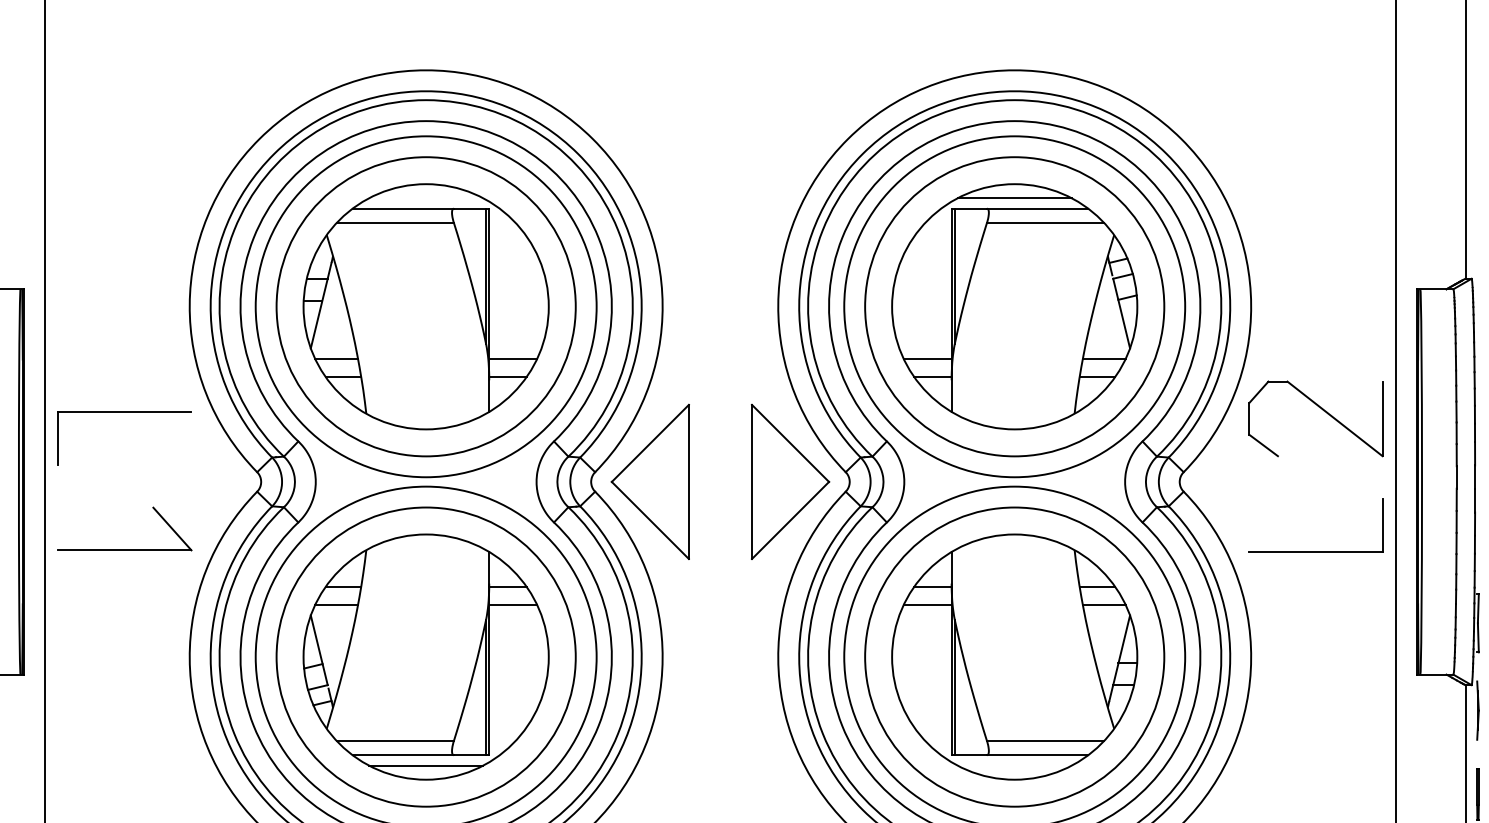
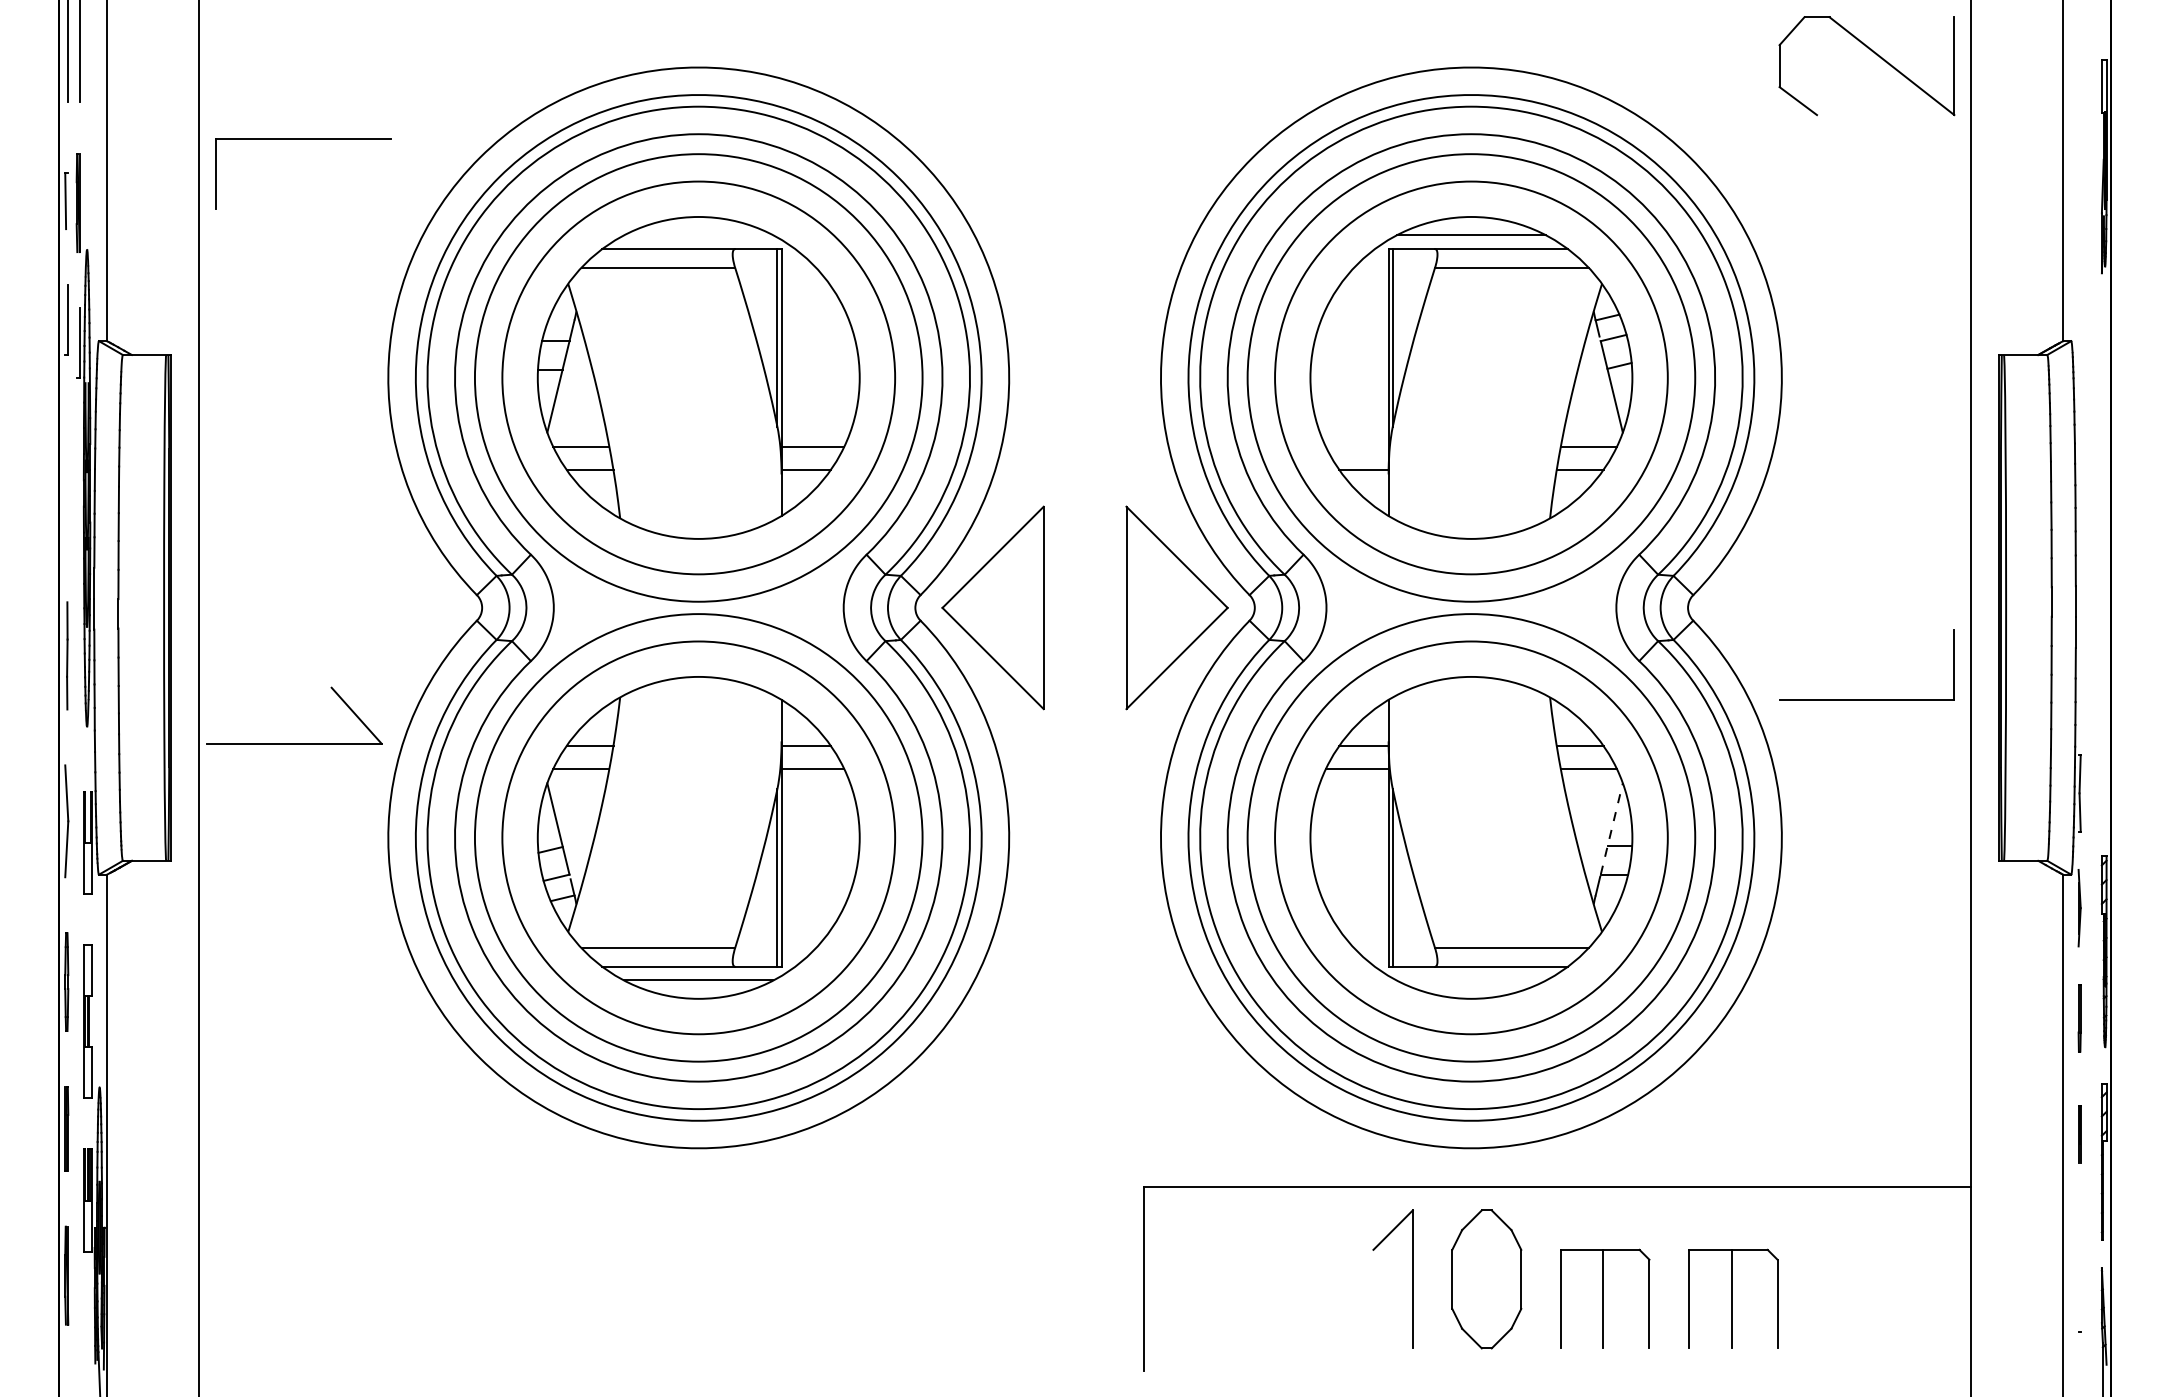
line: (927, 358) -> (1357, 446), removed
part: (1323, 410) -> (1876, 55), moved
part: (125, 412) -> (303, 139), moved
part: (125, 550) -> (294, 743), moved
line: (1121, 650) -> (1611, 829), solid -> dashed

